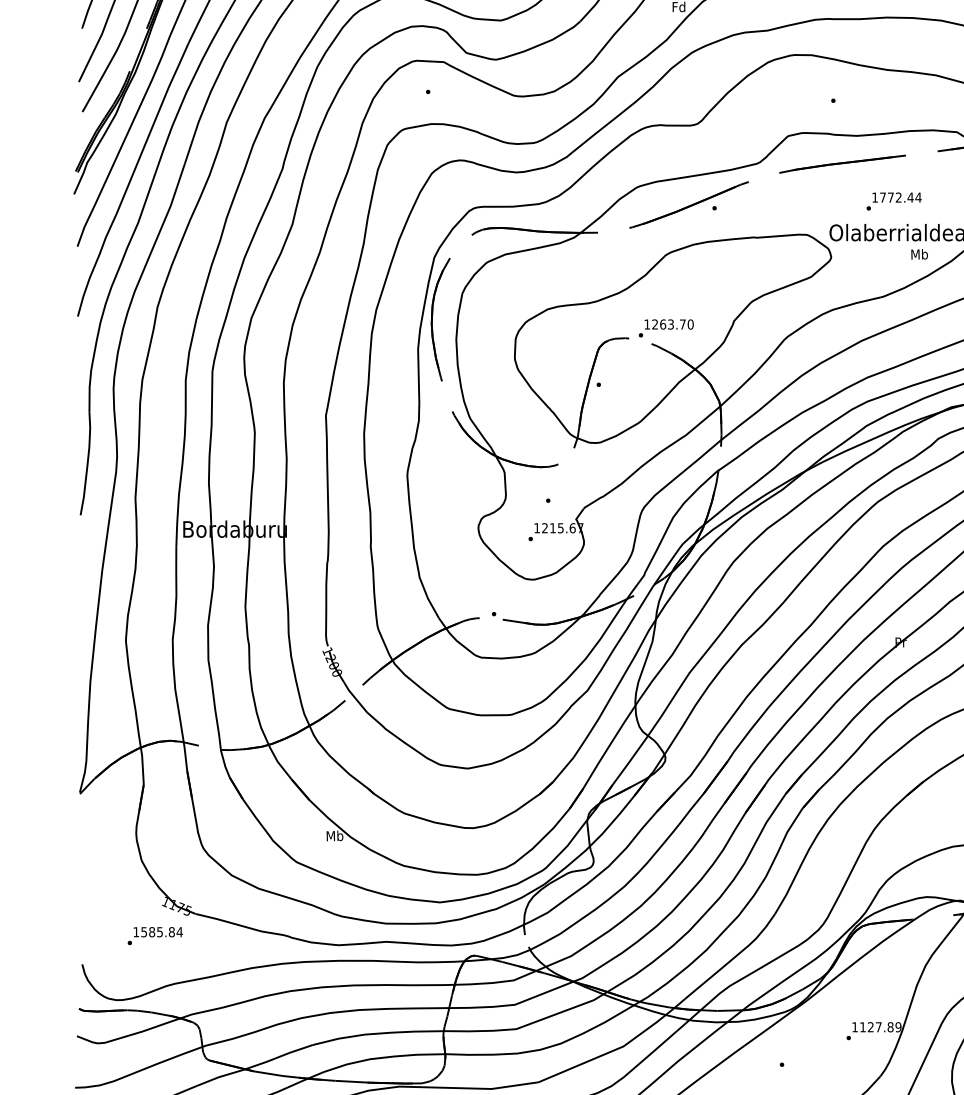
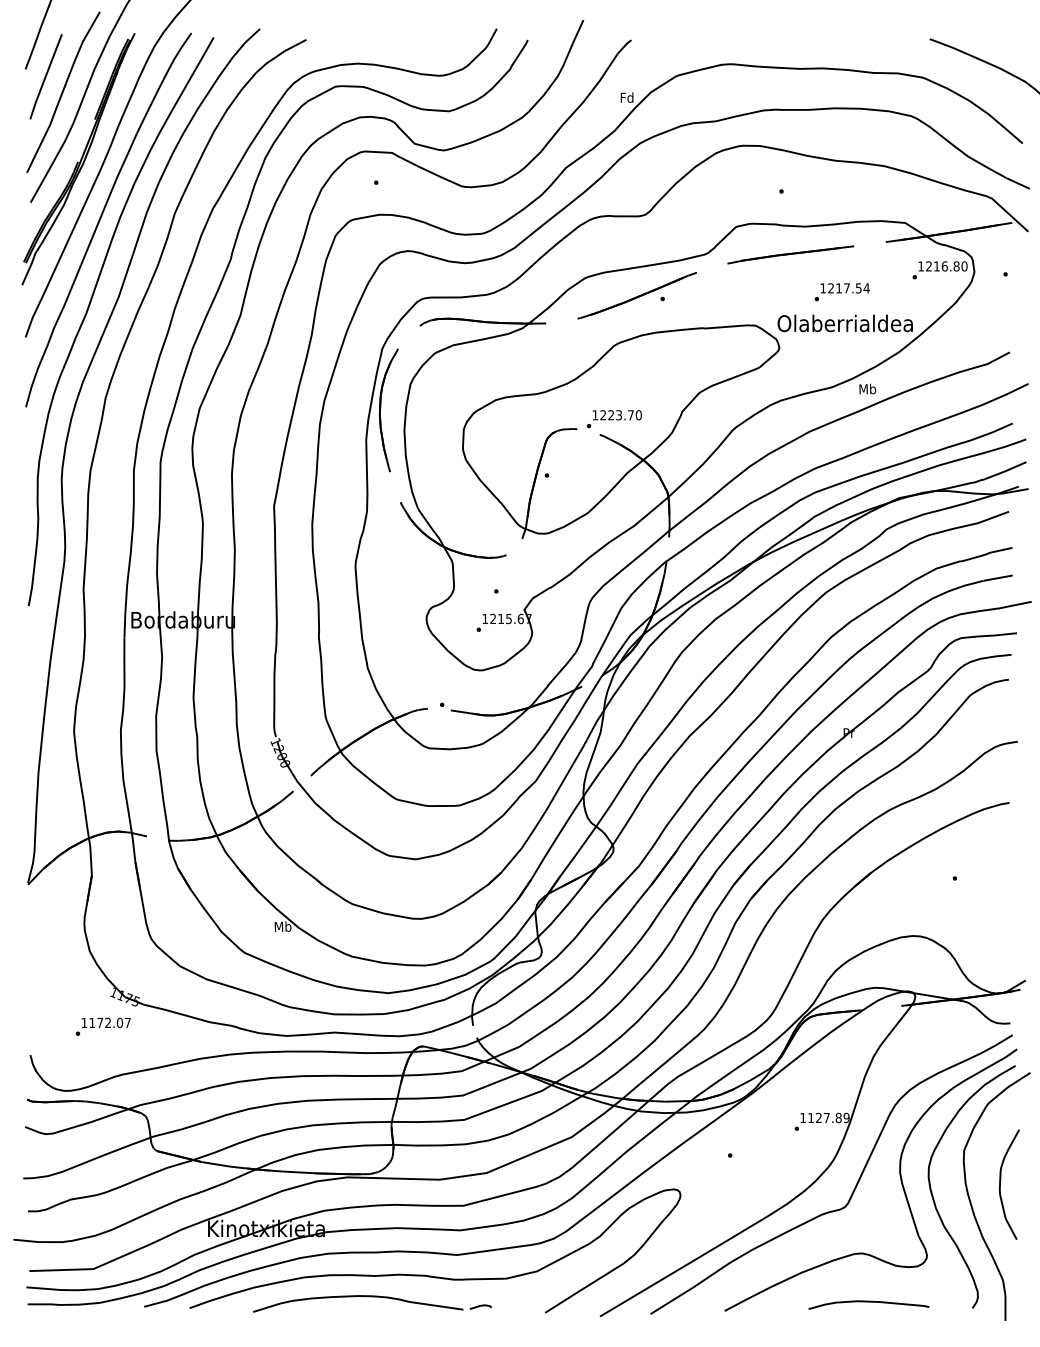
text: (896, 197) -> (844, 288), 1772.44 -> 1217.54
text: (919, 253) -> (867, 388), moved
text: (663, 324) -> (611, 415), 1263.70 -> 1223.70
text: (162, 931) -> (110, 1022), 1585.84 -> 1172.07

